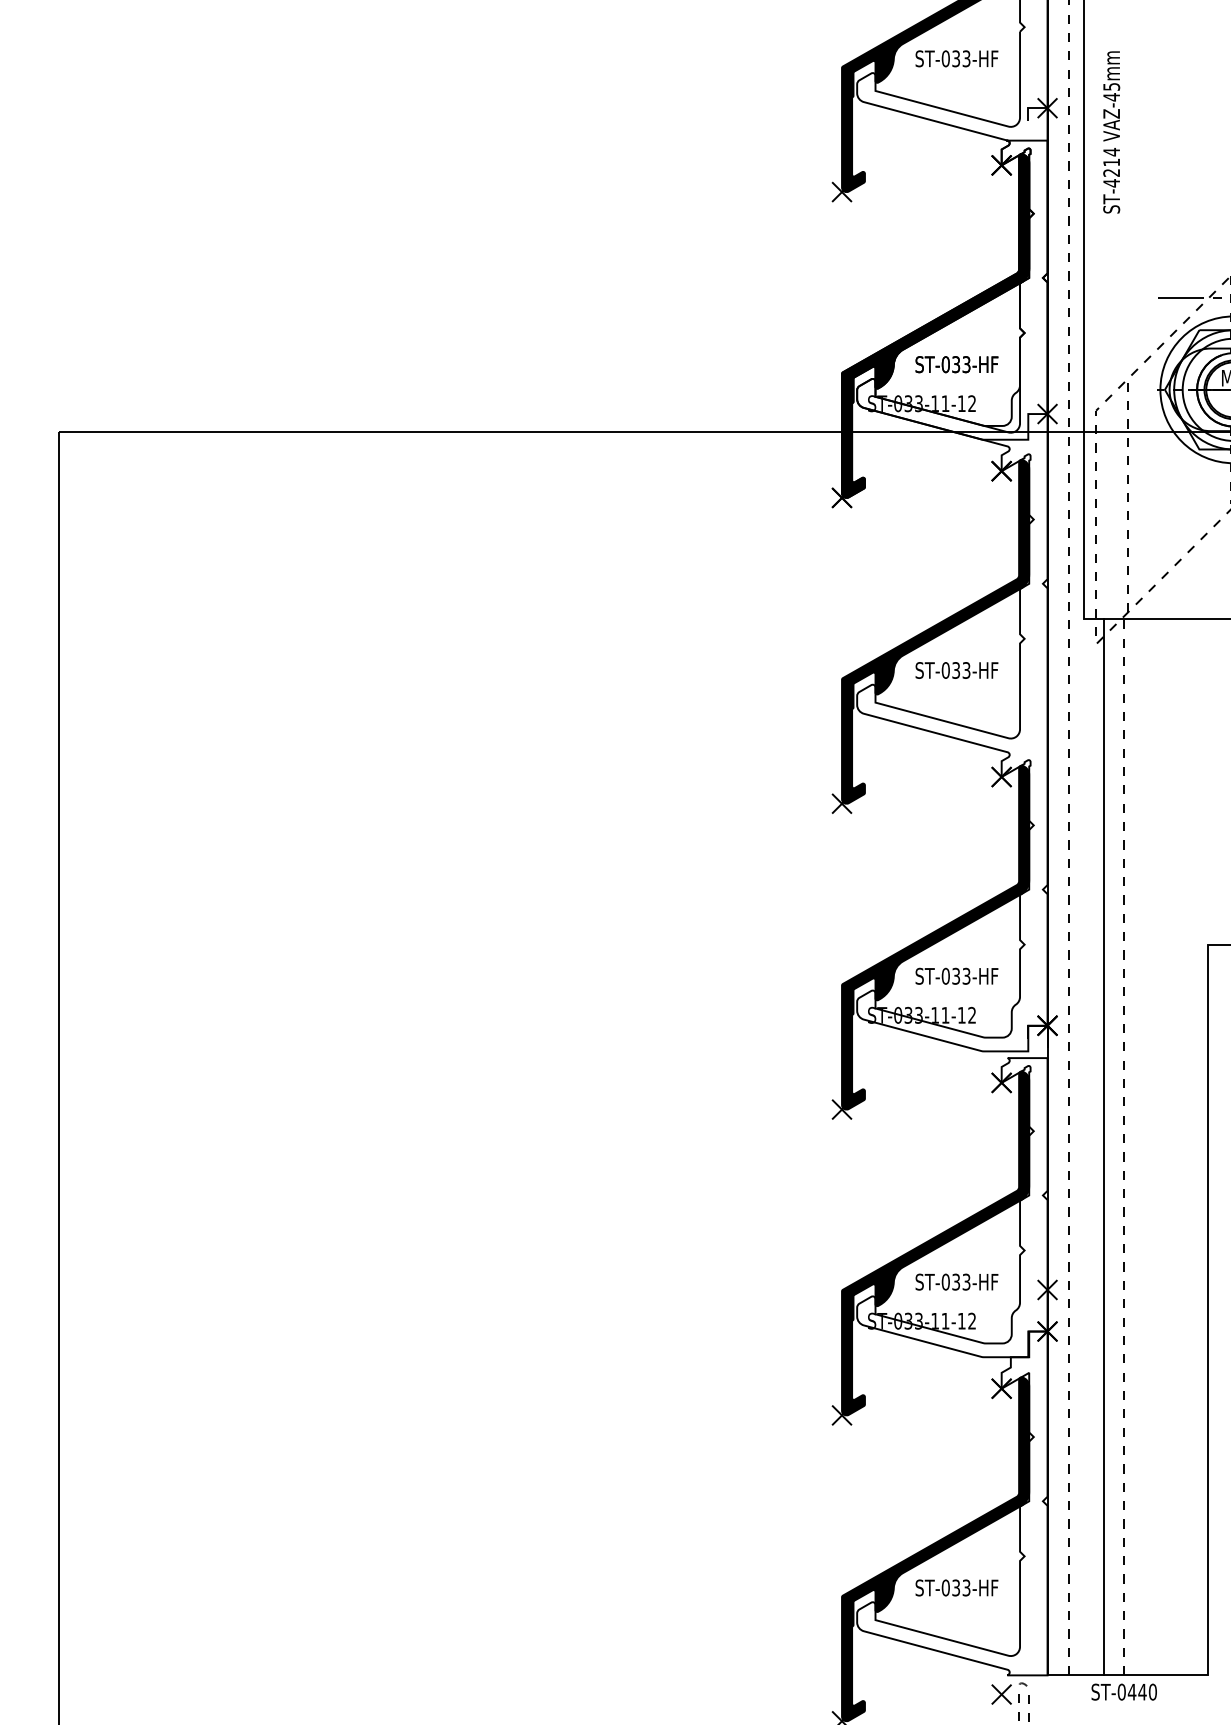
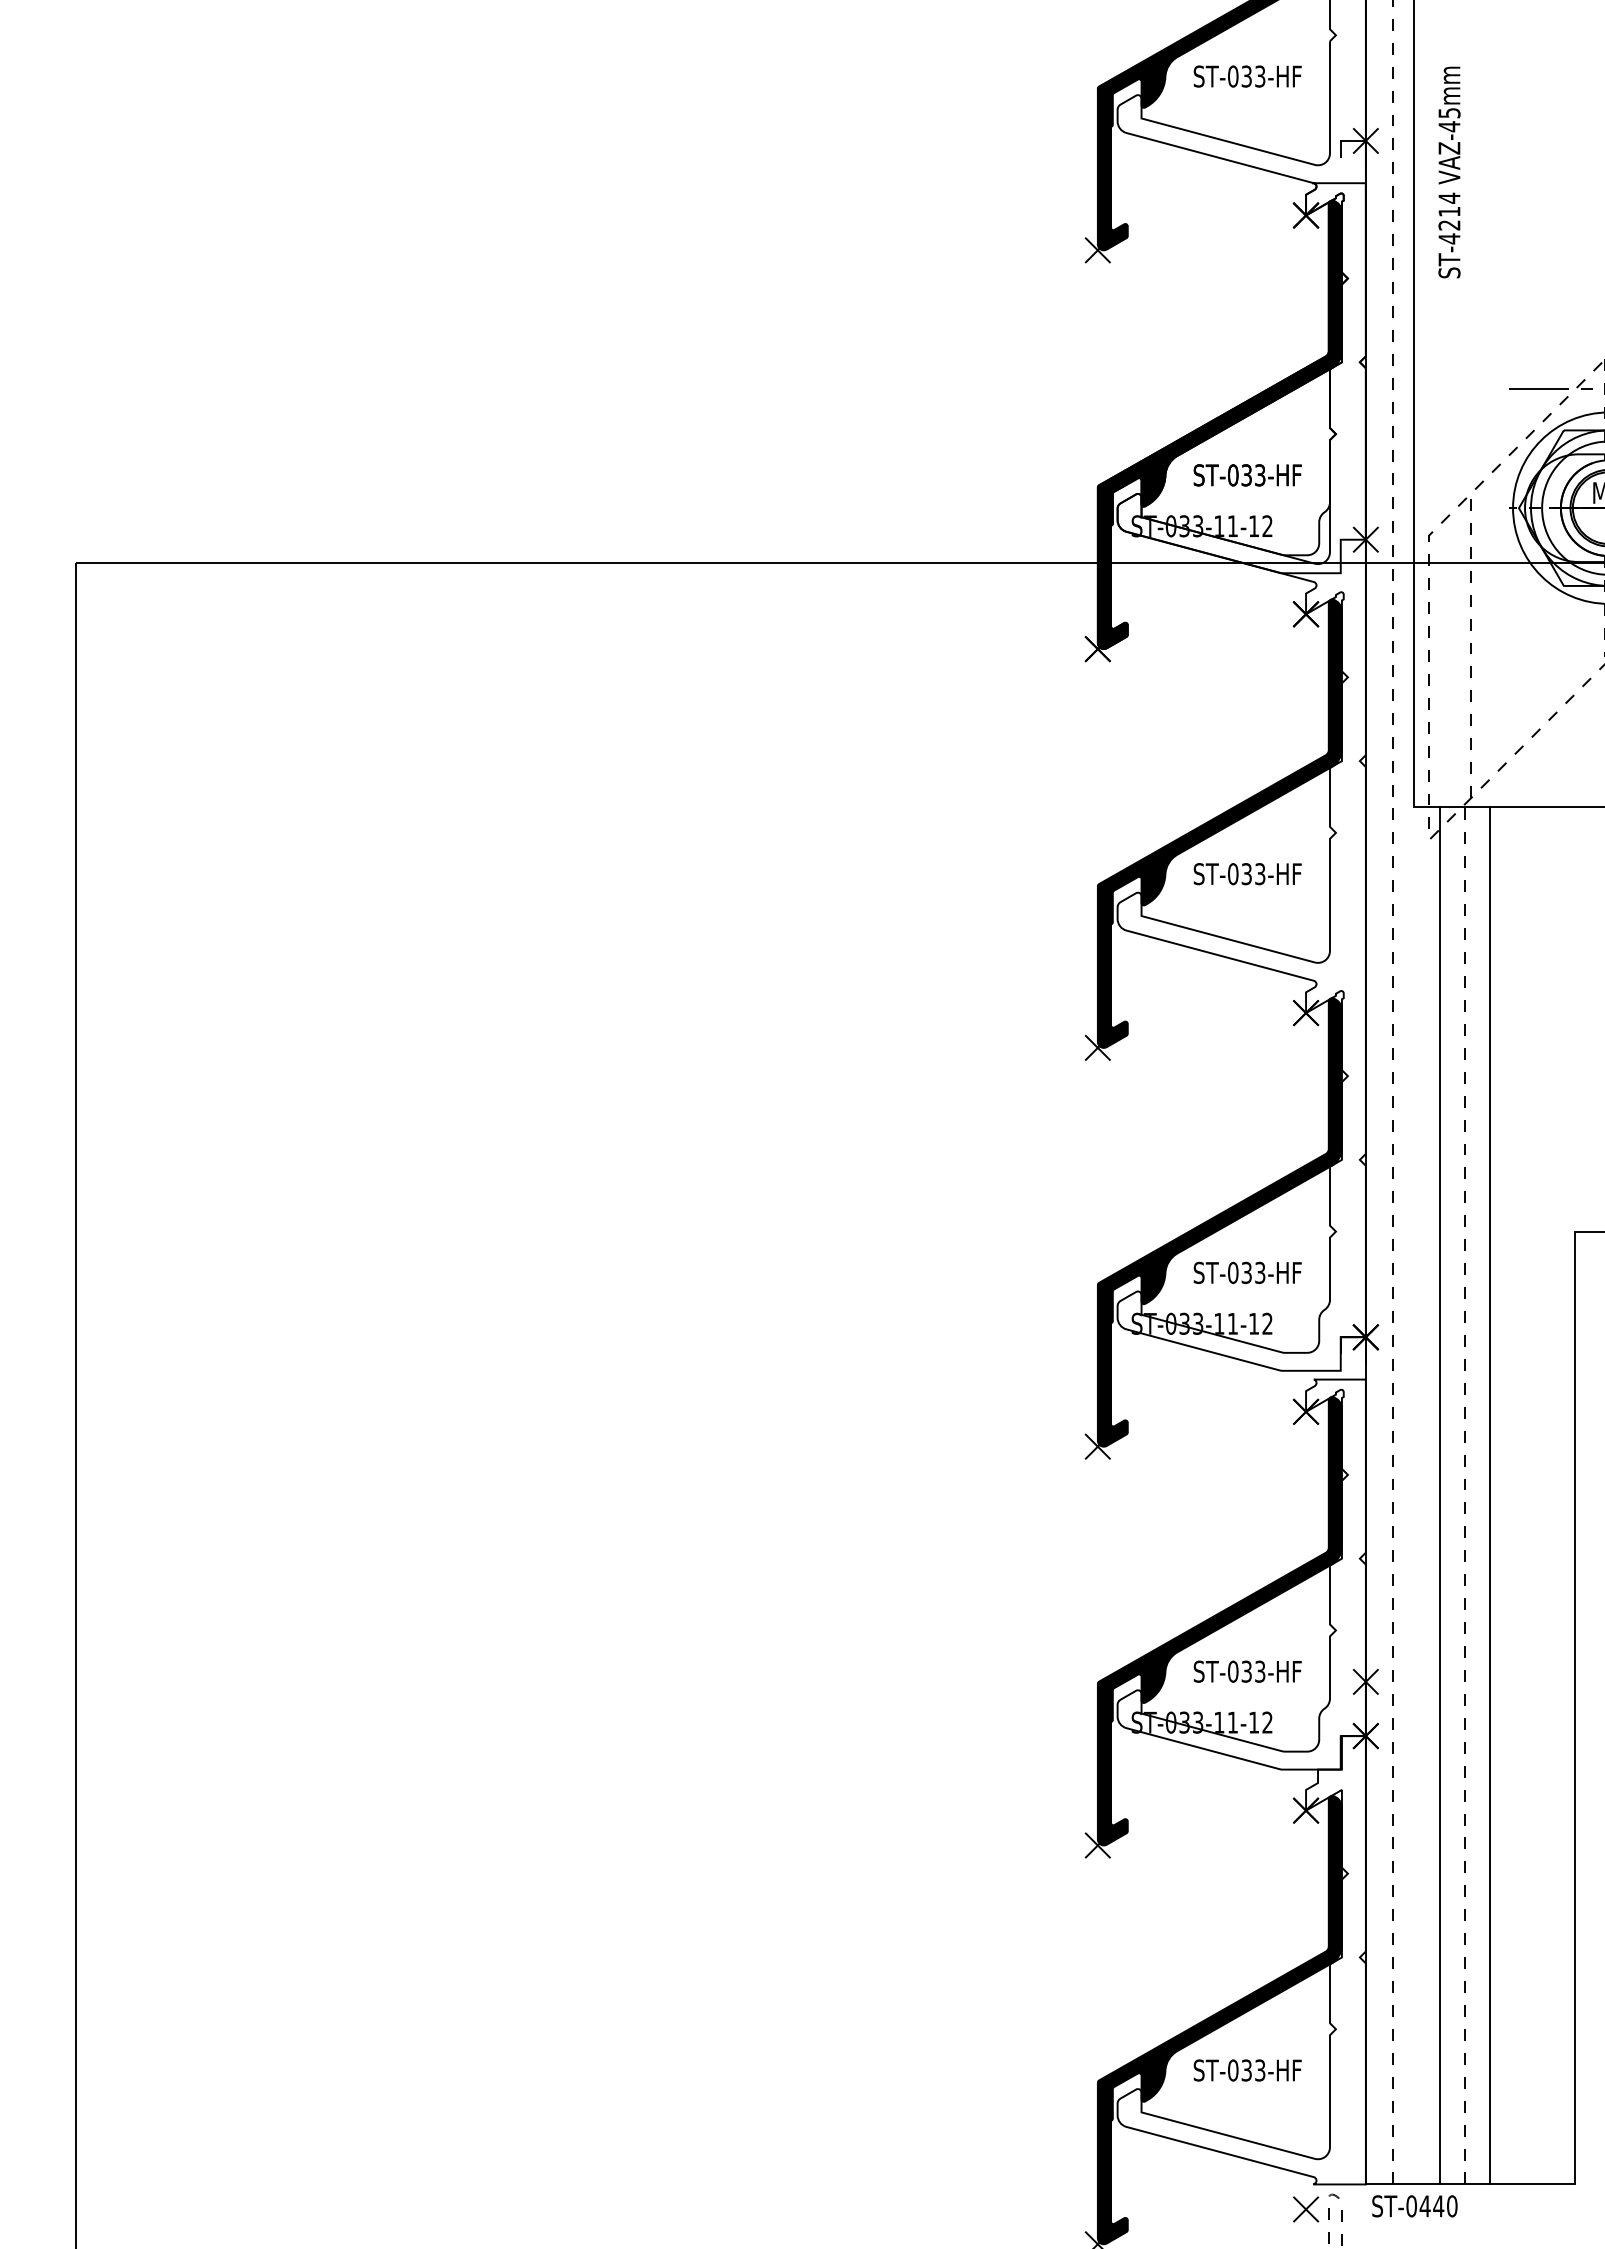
line: (1143, 1147) -> (1490, 1495), added
text: (1123, 1692) -> (1414, 2206), moved

